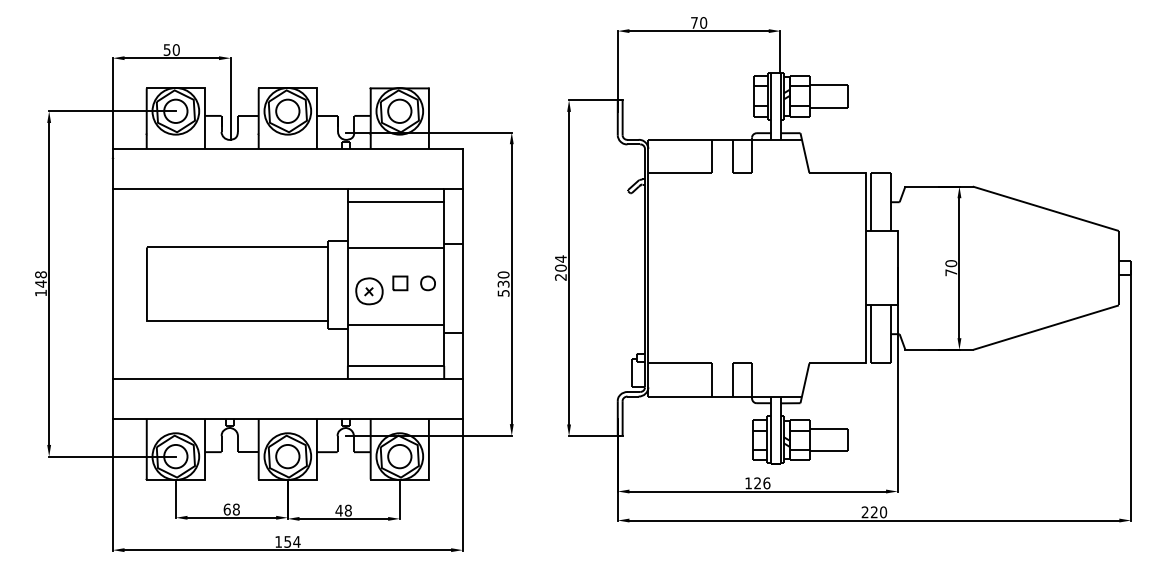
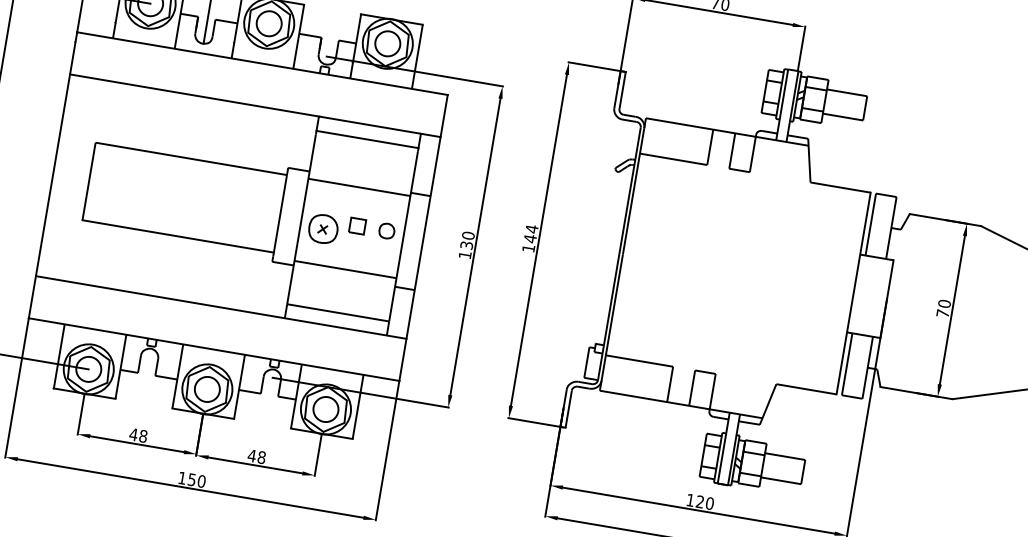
text: (560, 272) -> (529, 243), 204 -> 144
text: (503, 293) -> (464, 255), 530 -> 130
text: (766, 482) -> (709, 502), 126 -> 120
text: (226, 509) -> (132, 434), 68 -> 48
text: (296, 541) -> (201, 480), 154 -> 150

